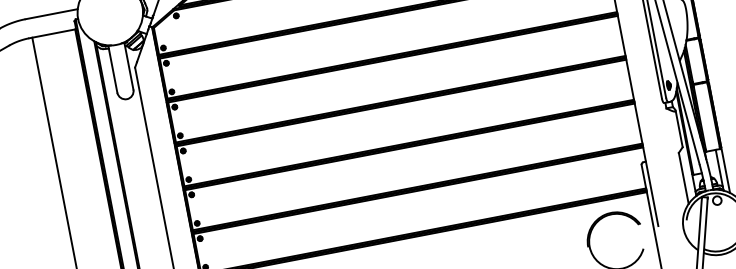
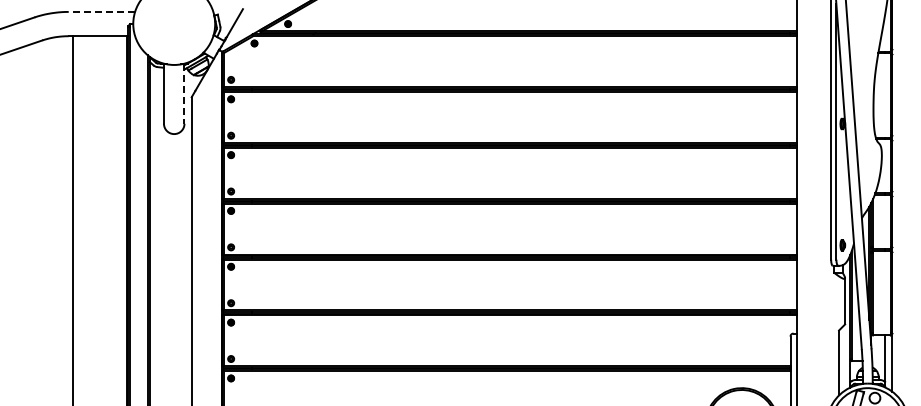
line: (51, 13) -> (101, 11), solid -> dashed
line: (129, 66) -> (184, 94), solid -> dashed

